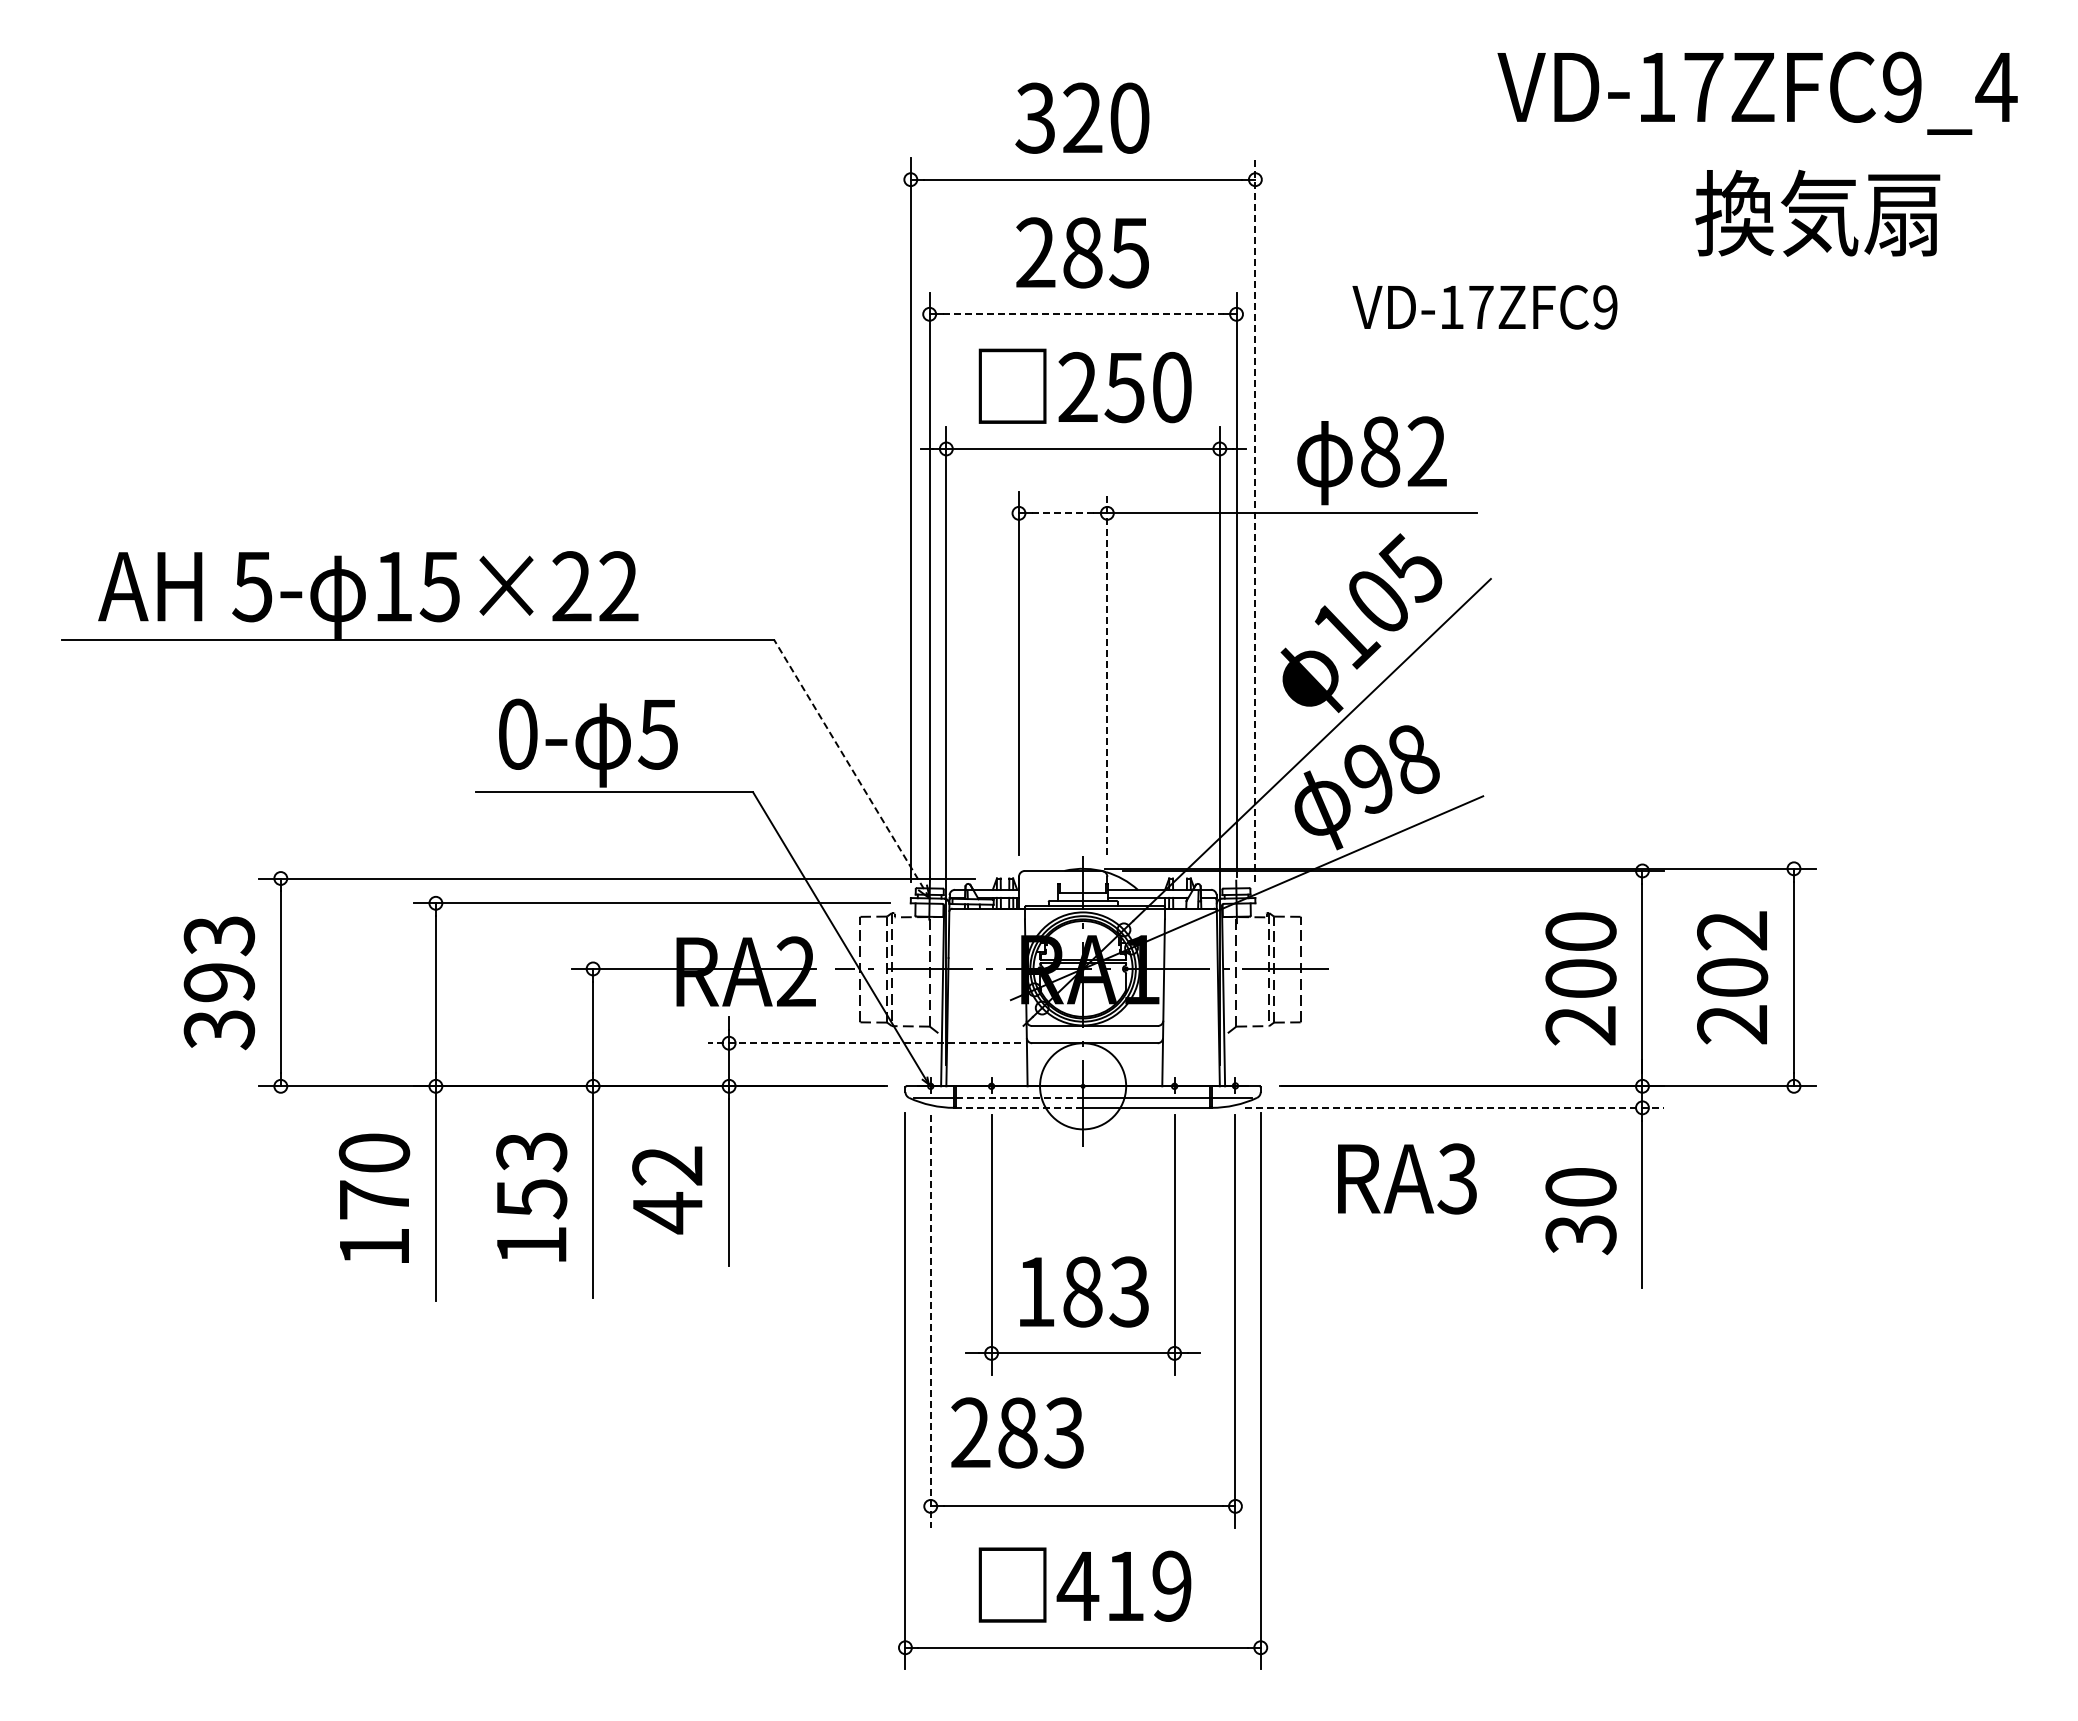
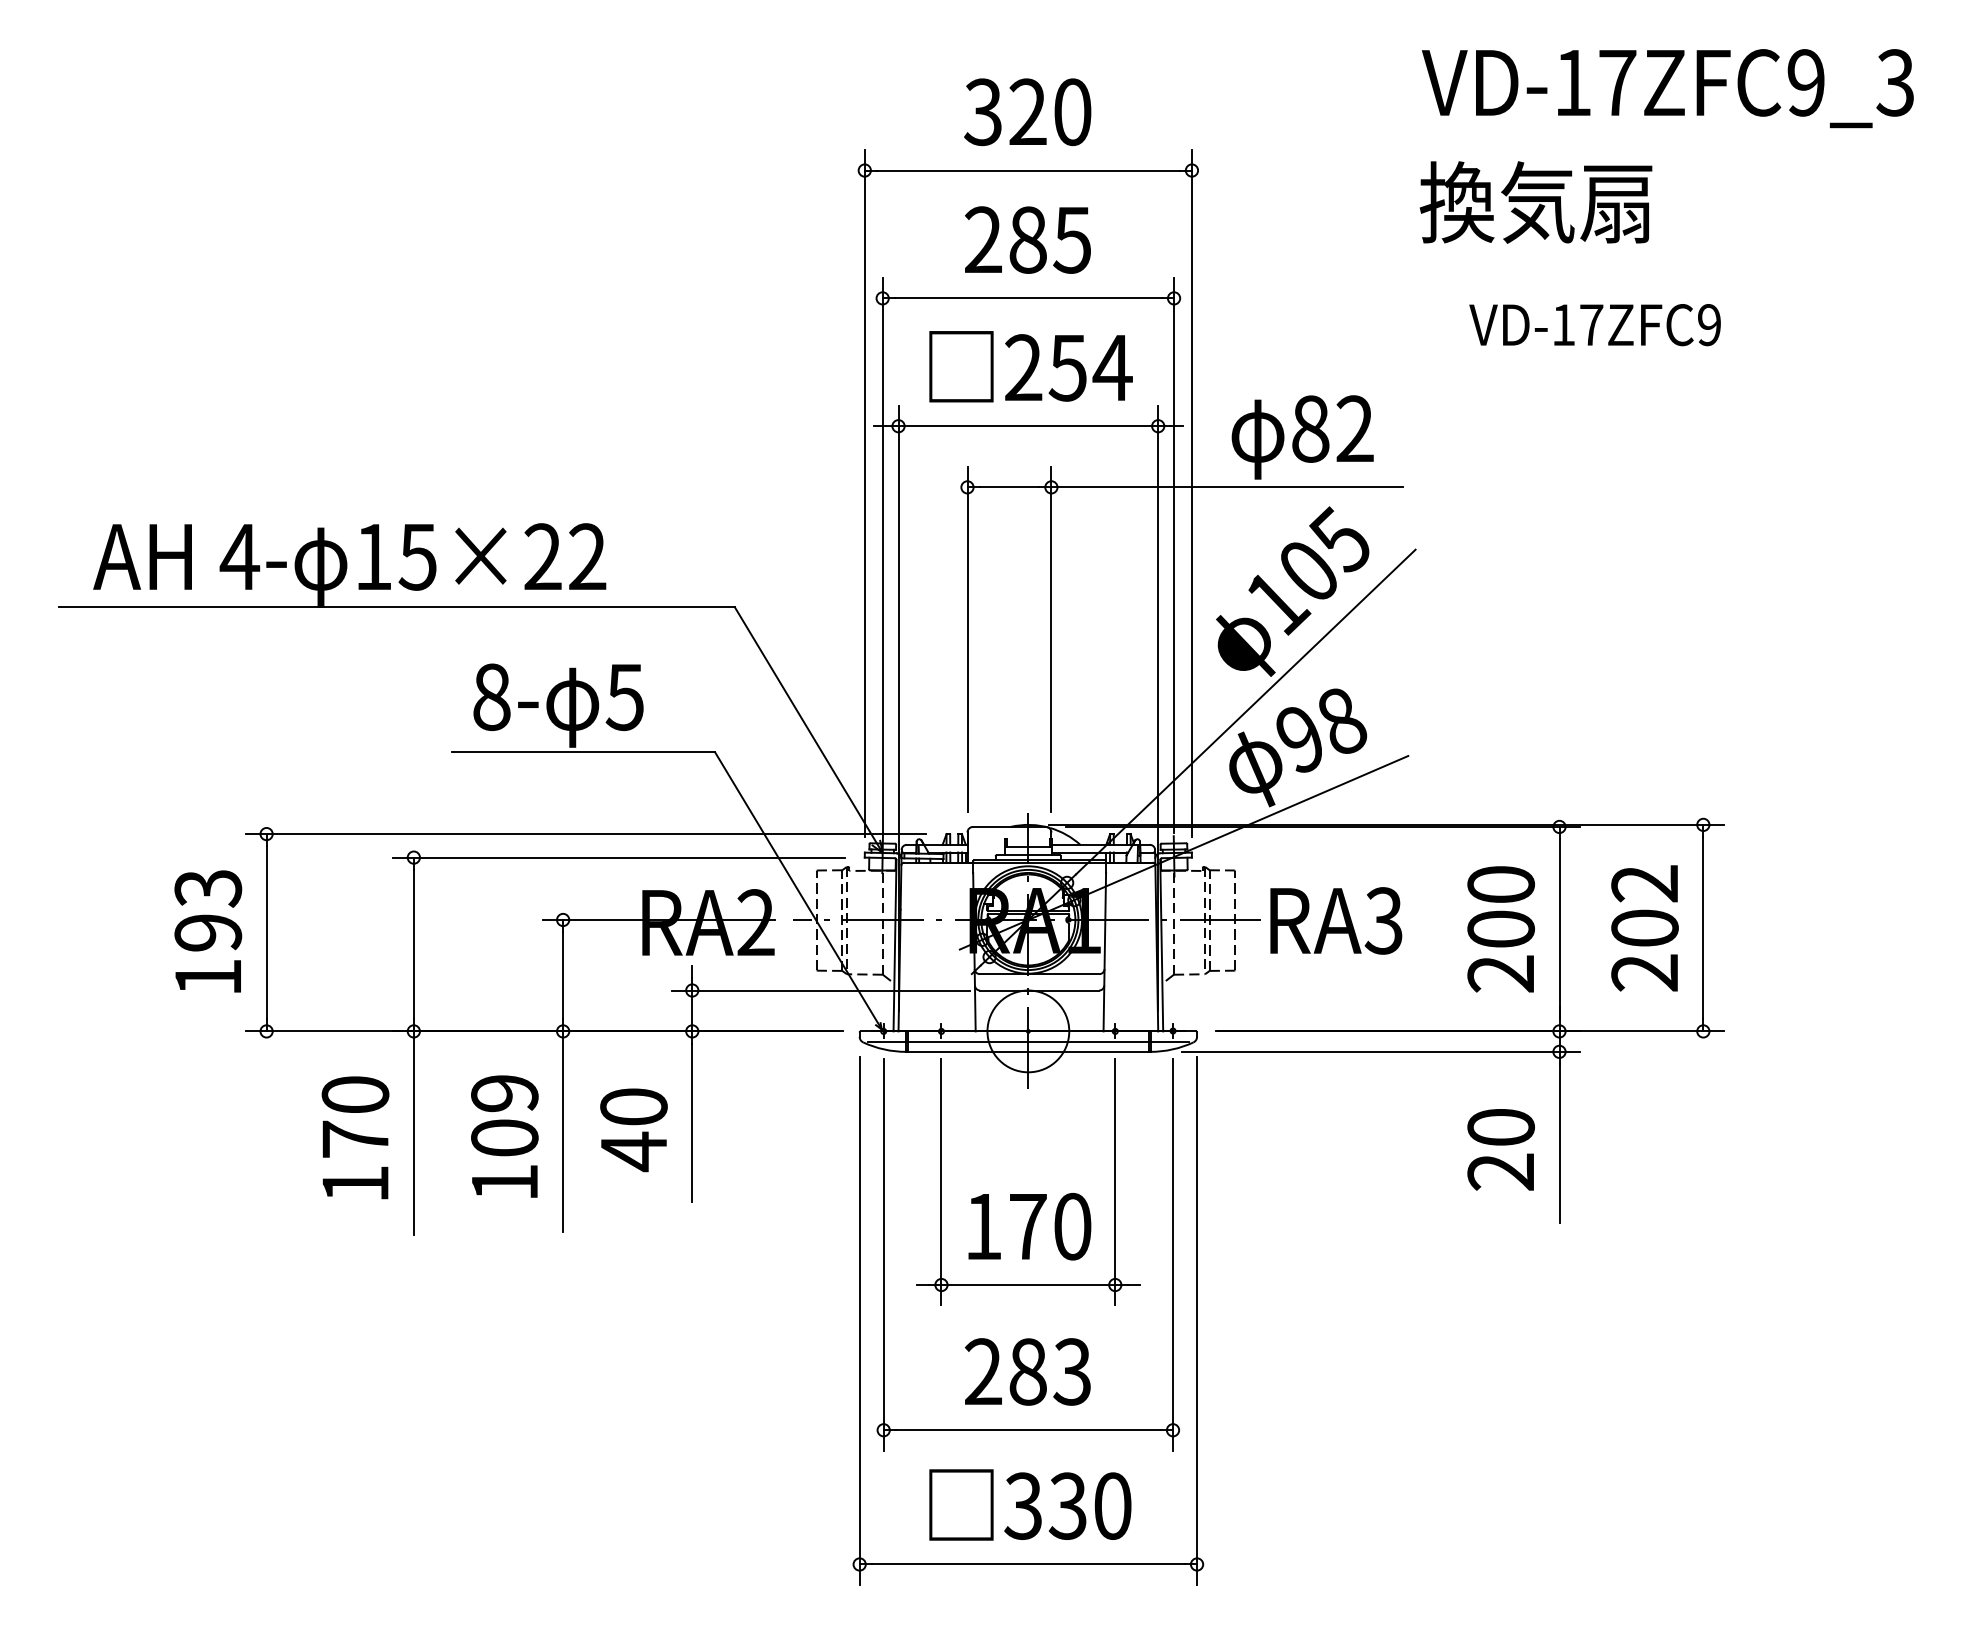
text: (1996, 86) -> (1895, 82), VD-17ZFC9_4 -> VD-17ZFC9_3
text: (1817, 212) -> (1535, 201), moved
text: (1484, 307) -> (1594, 325), moved
line: (1083, 314) -> (1028, 298), dashed -> solid
text: (1171, 387) -> (1112, 367), 250 -> 254
line: (1063, 513) -> (1009, 487), dashed -> solid
line: (1255, 519) -> (1192, 493), dashed -> solid
text: (252, 587) -> (239, 557), 5- -> 4-
line: (1107, 673) -> (1051, 639), dashed -> solid
text: (517, 733) -> (491, 696), 0- -> 8-
line: (851, 768) -> (808, 729), dashed -> solid
text: (219, 1030) -> (208, 978), 393 -> 193
line: (864, 1043) -> (820, 990), dashed -> solid
line: (1019, 1097) -> (967, 1042), dashed -> solid
line: (1019, 1107) -> (967, 1051), dashed -> solid
line: (1454, 1107) -> (1381, 1051), dashed -> solid
text: (667, 1165) -> (633, 1106), 42 -> 40
text: (531, 1175) -> (504, 1116), 153 -> 109
text: (1407, 1178) -> (1336, 920), moved
text: (1580, 1235) -> (1500, 1173), 30 -> 20
text: (1106, 1291) -> (1050, 1226), 183 -> 170
line: (930, 1321) -> (883, 1254), dashed -> solid
text: (1017, 1432) -> (1027, 1371), moved
text: (1123, 1585) -> (1066, 1505), 419 -> 330

